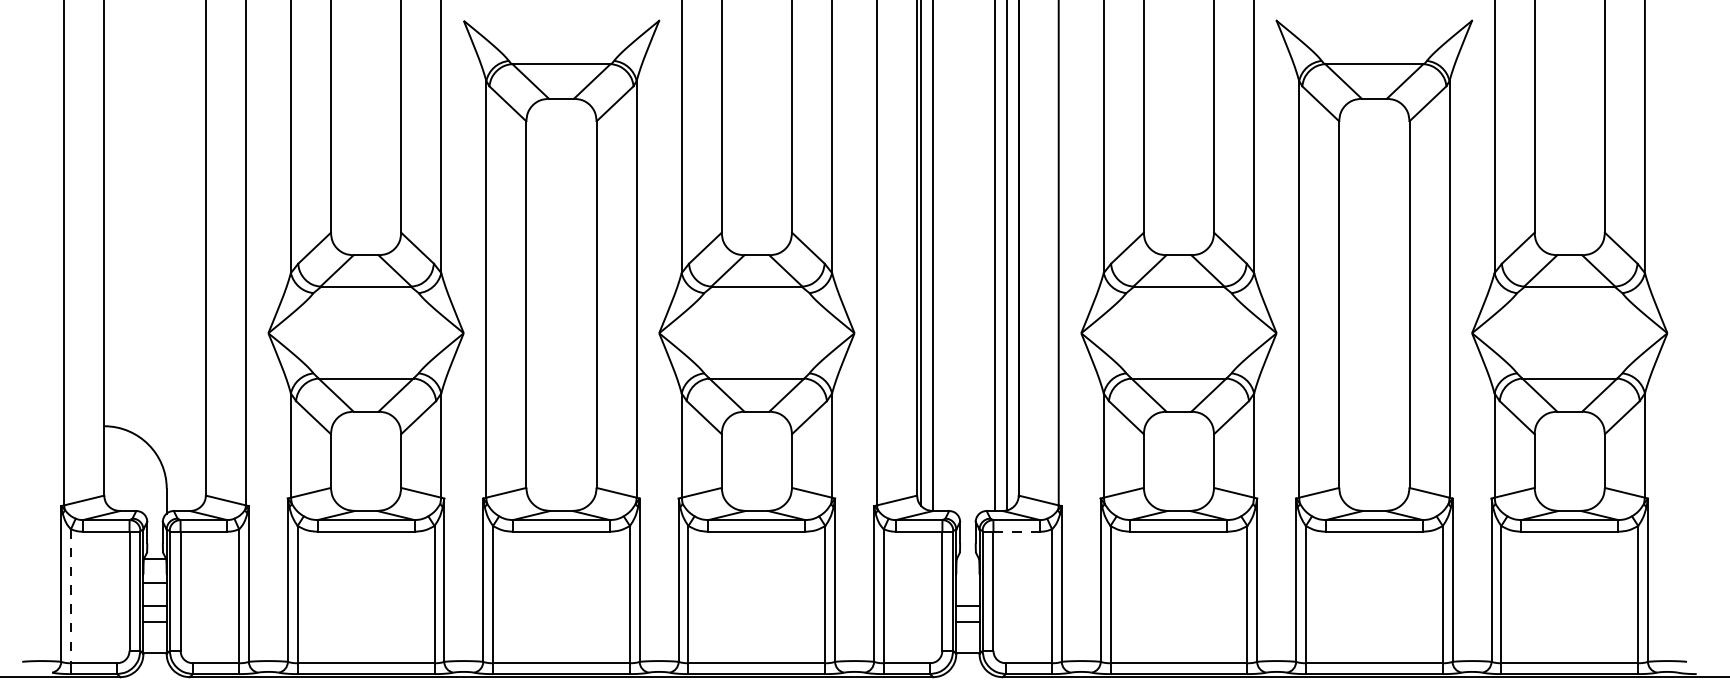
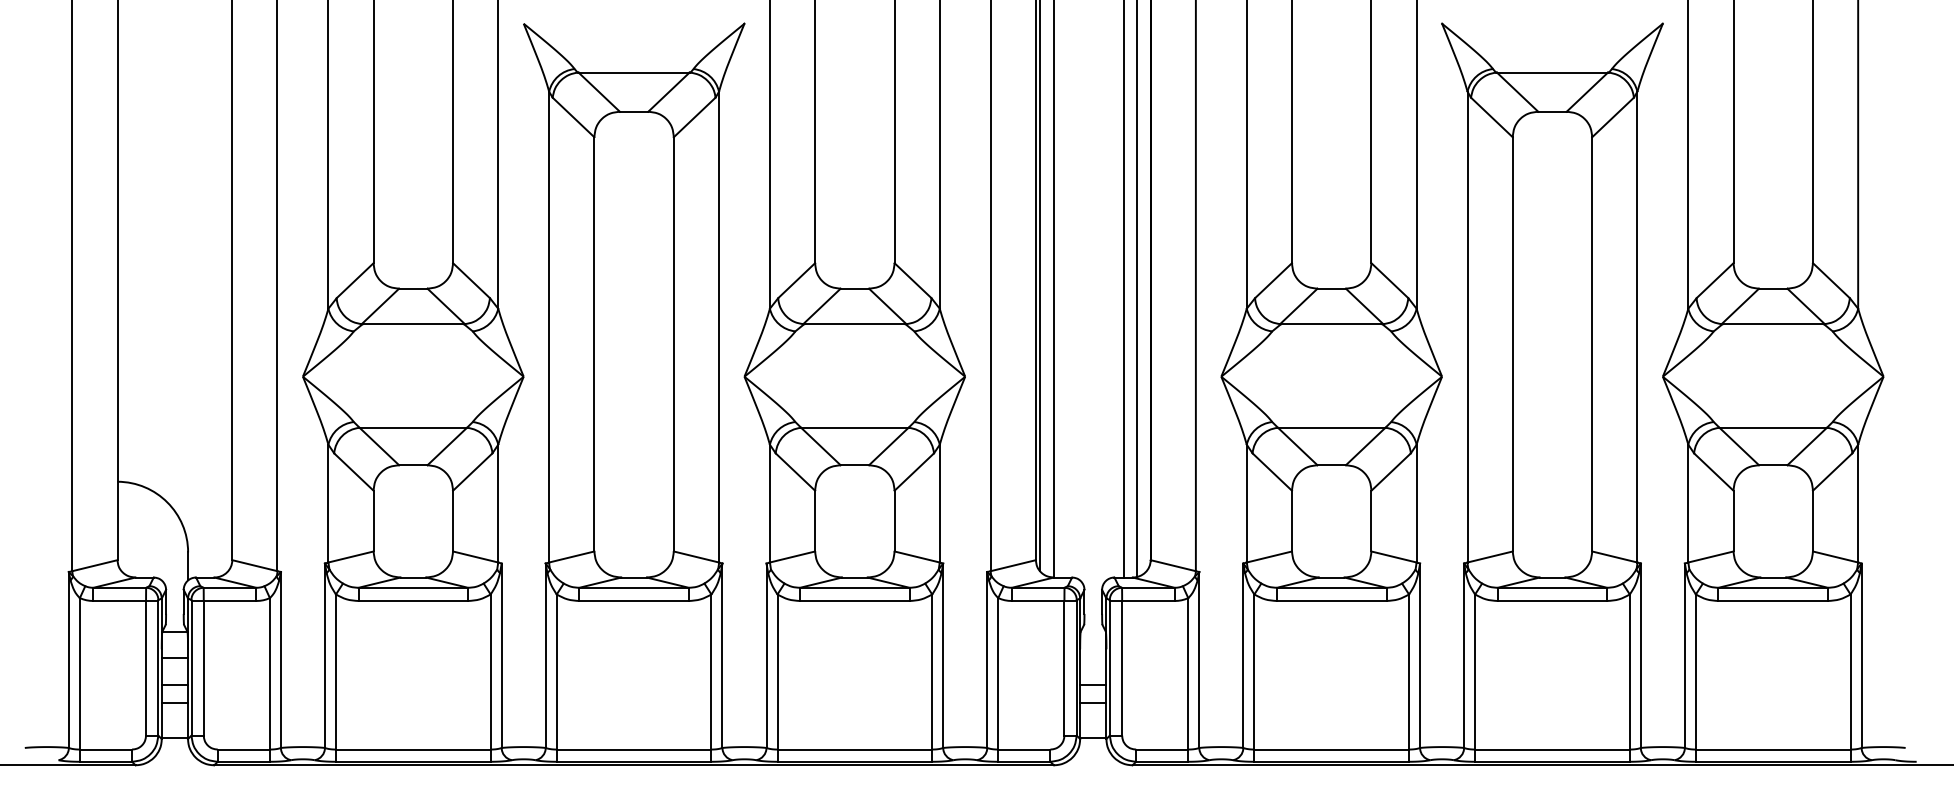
line: (1016, 532) -> (1148, 601), dashed -> solid
line: (70, 595) -> (79, 673), dashed -> solid

